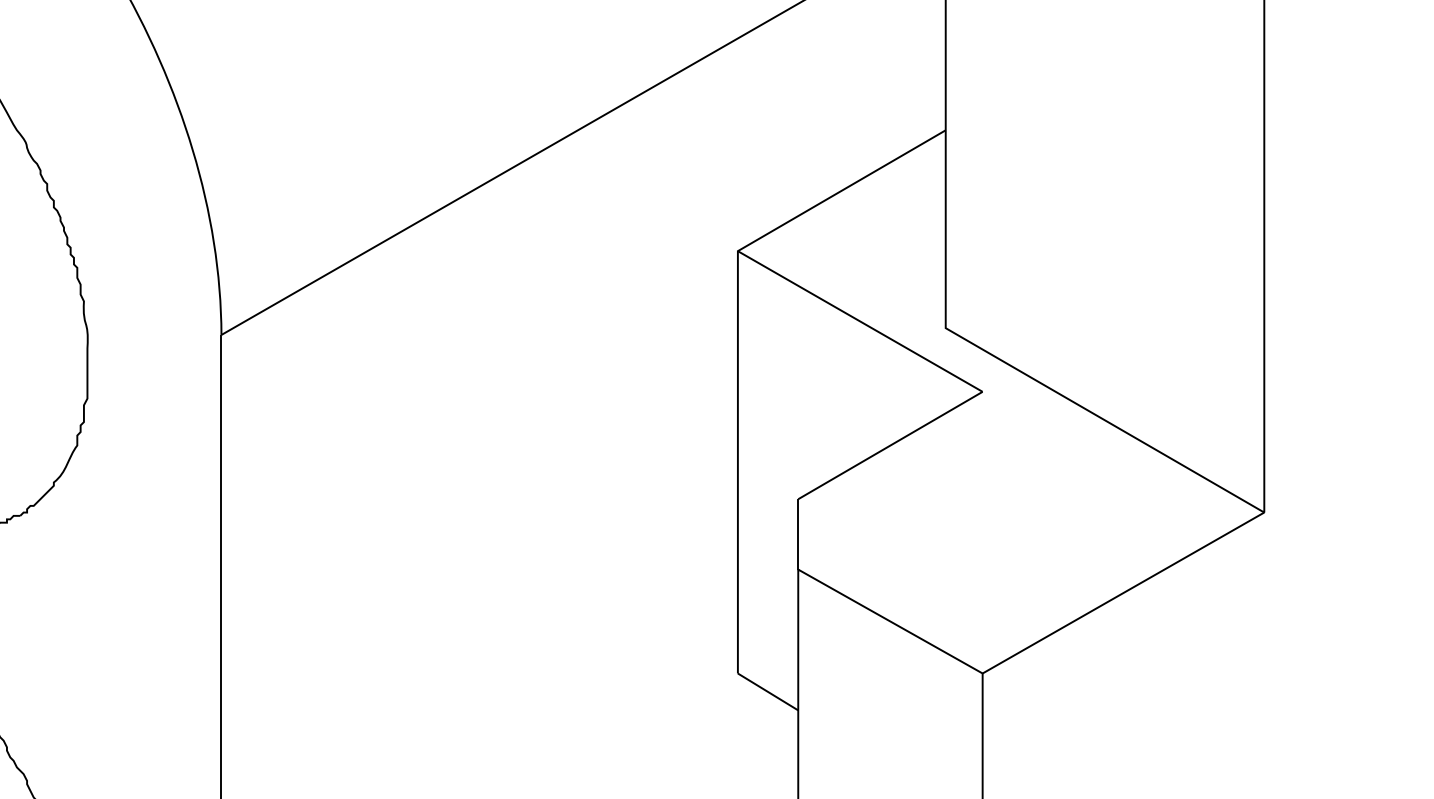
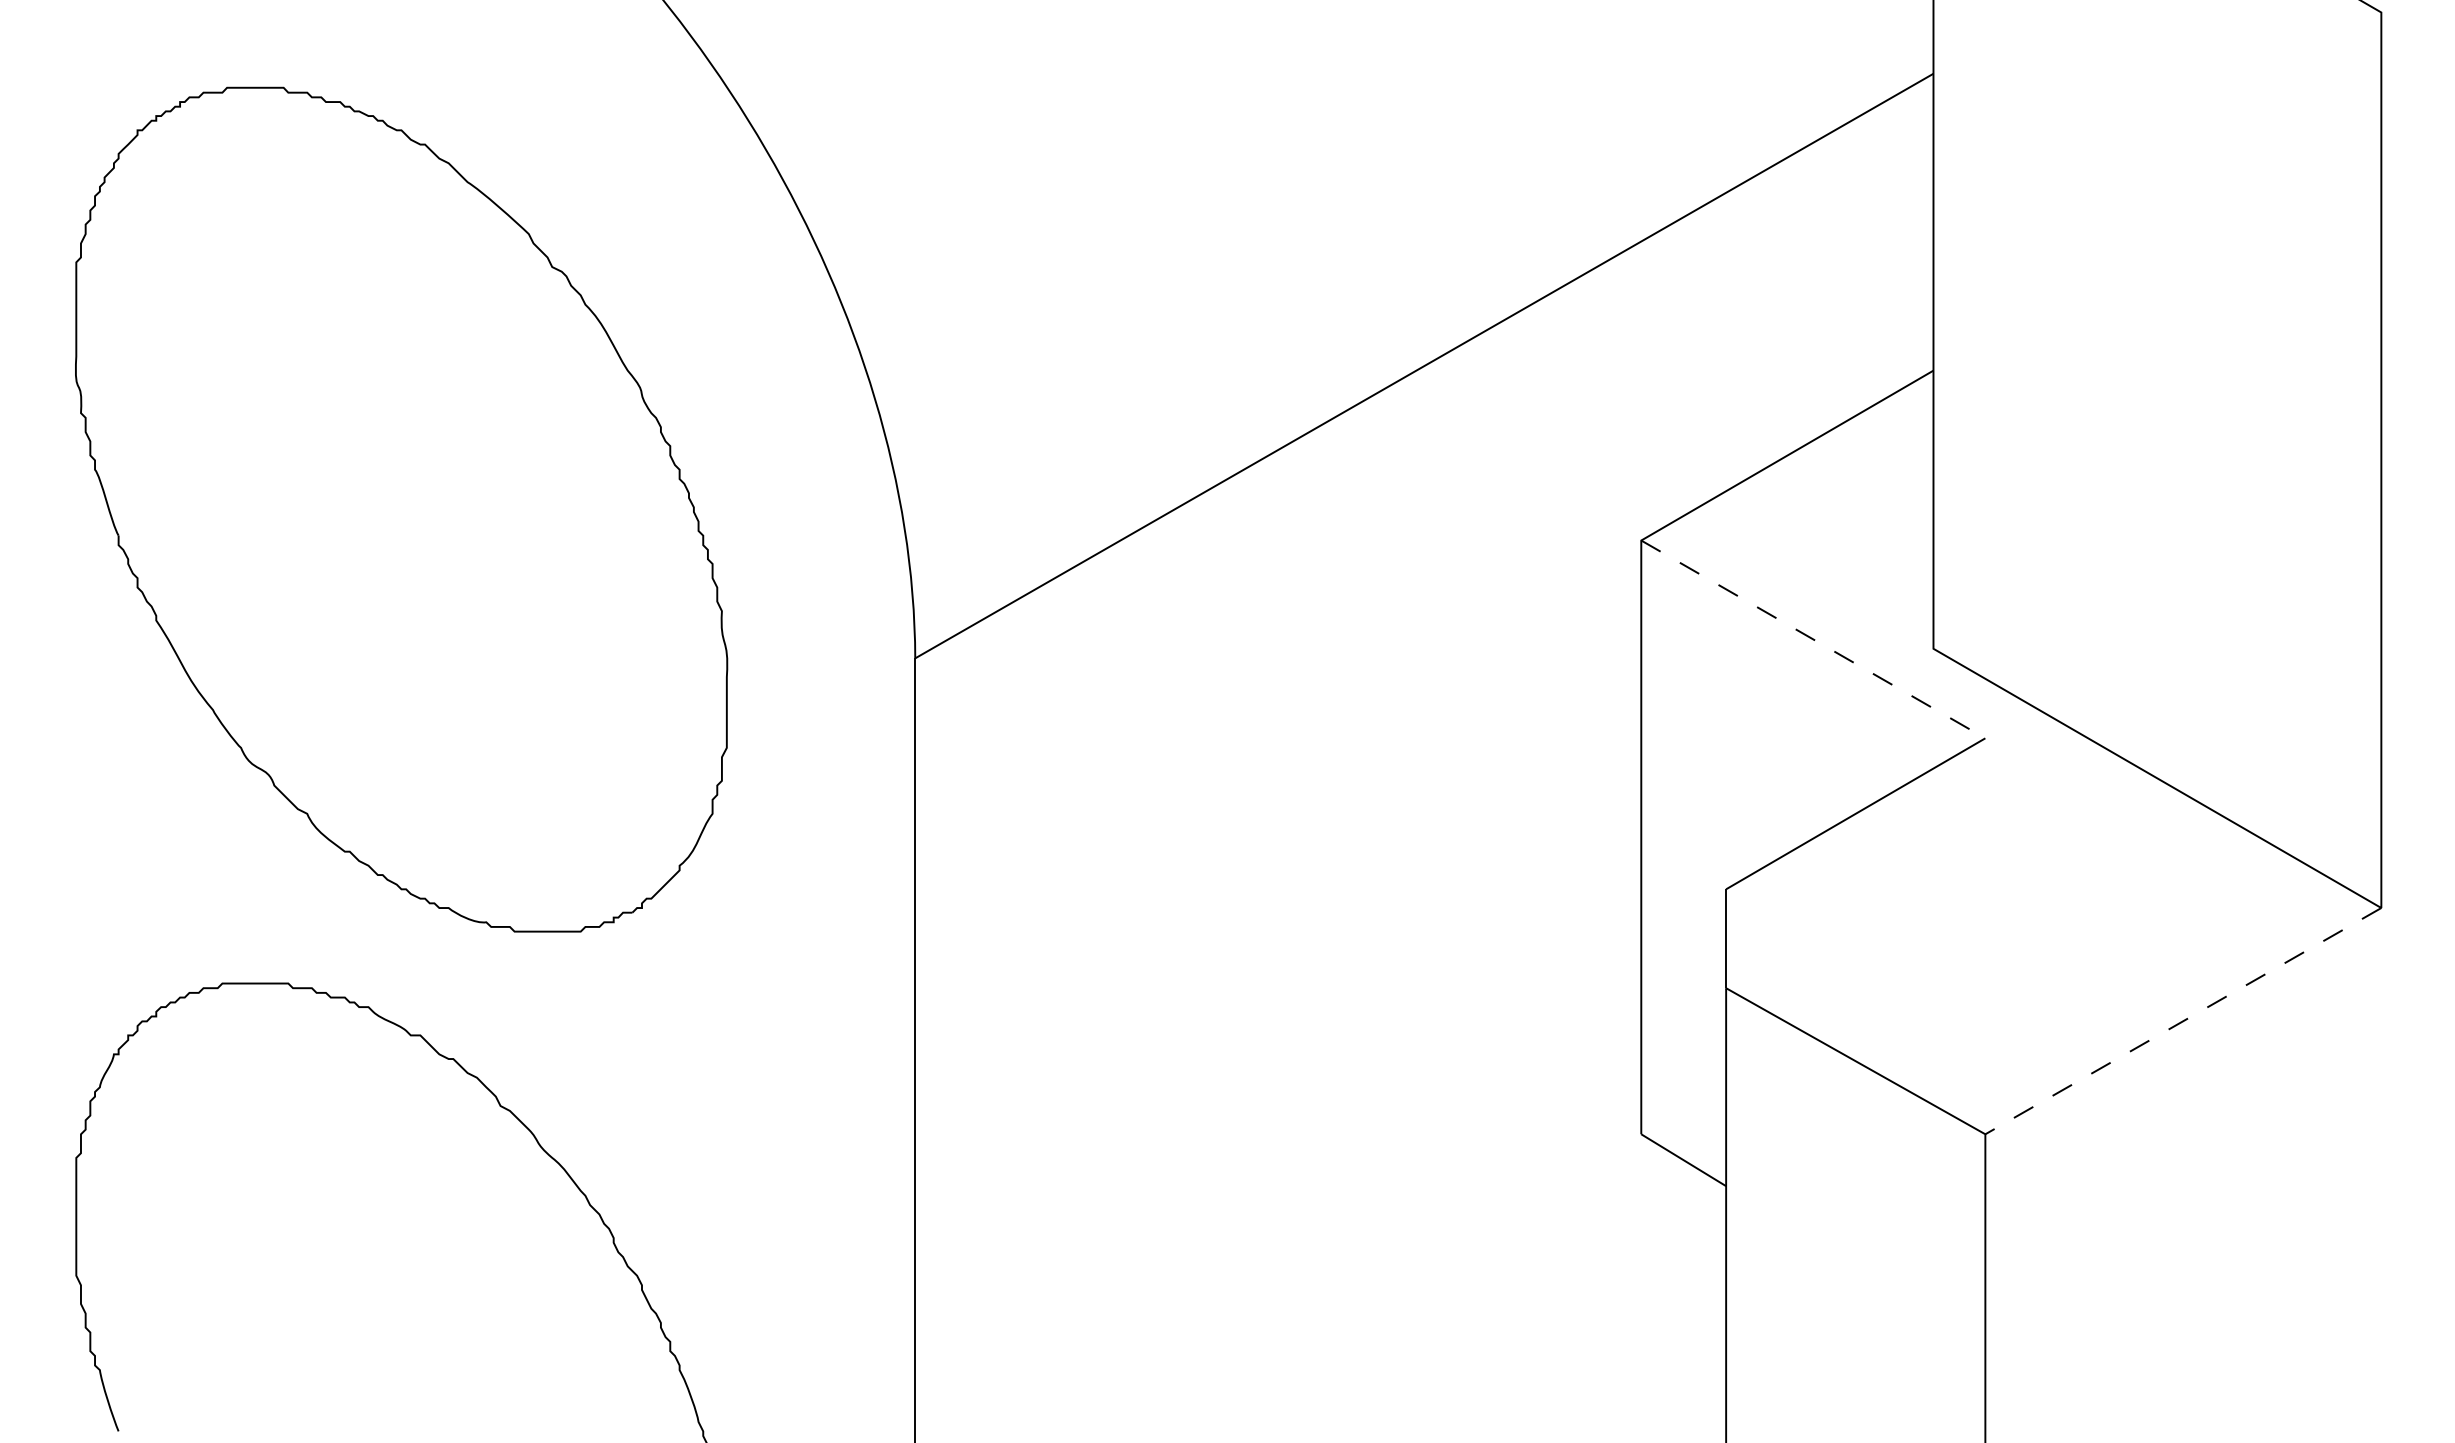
line: (860, 321) -> (1813, 639), solid -> dashed
line: (1122, 593) -> (2182, 1021), solid -> dashed

